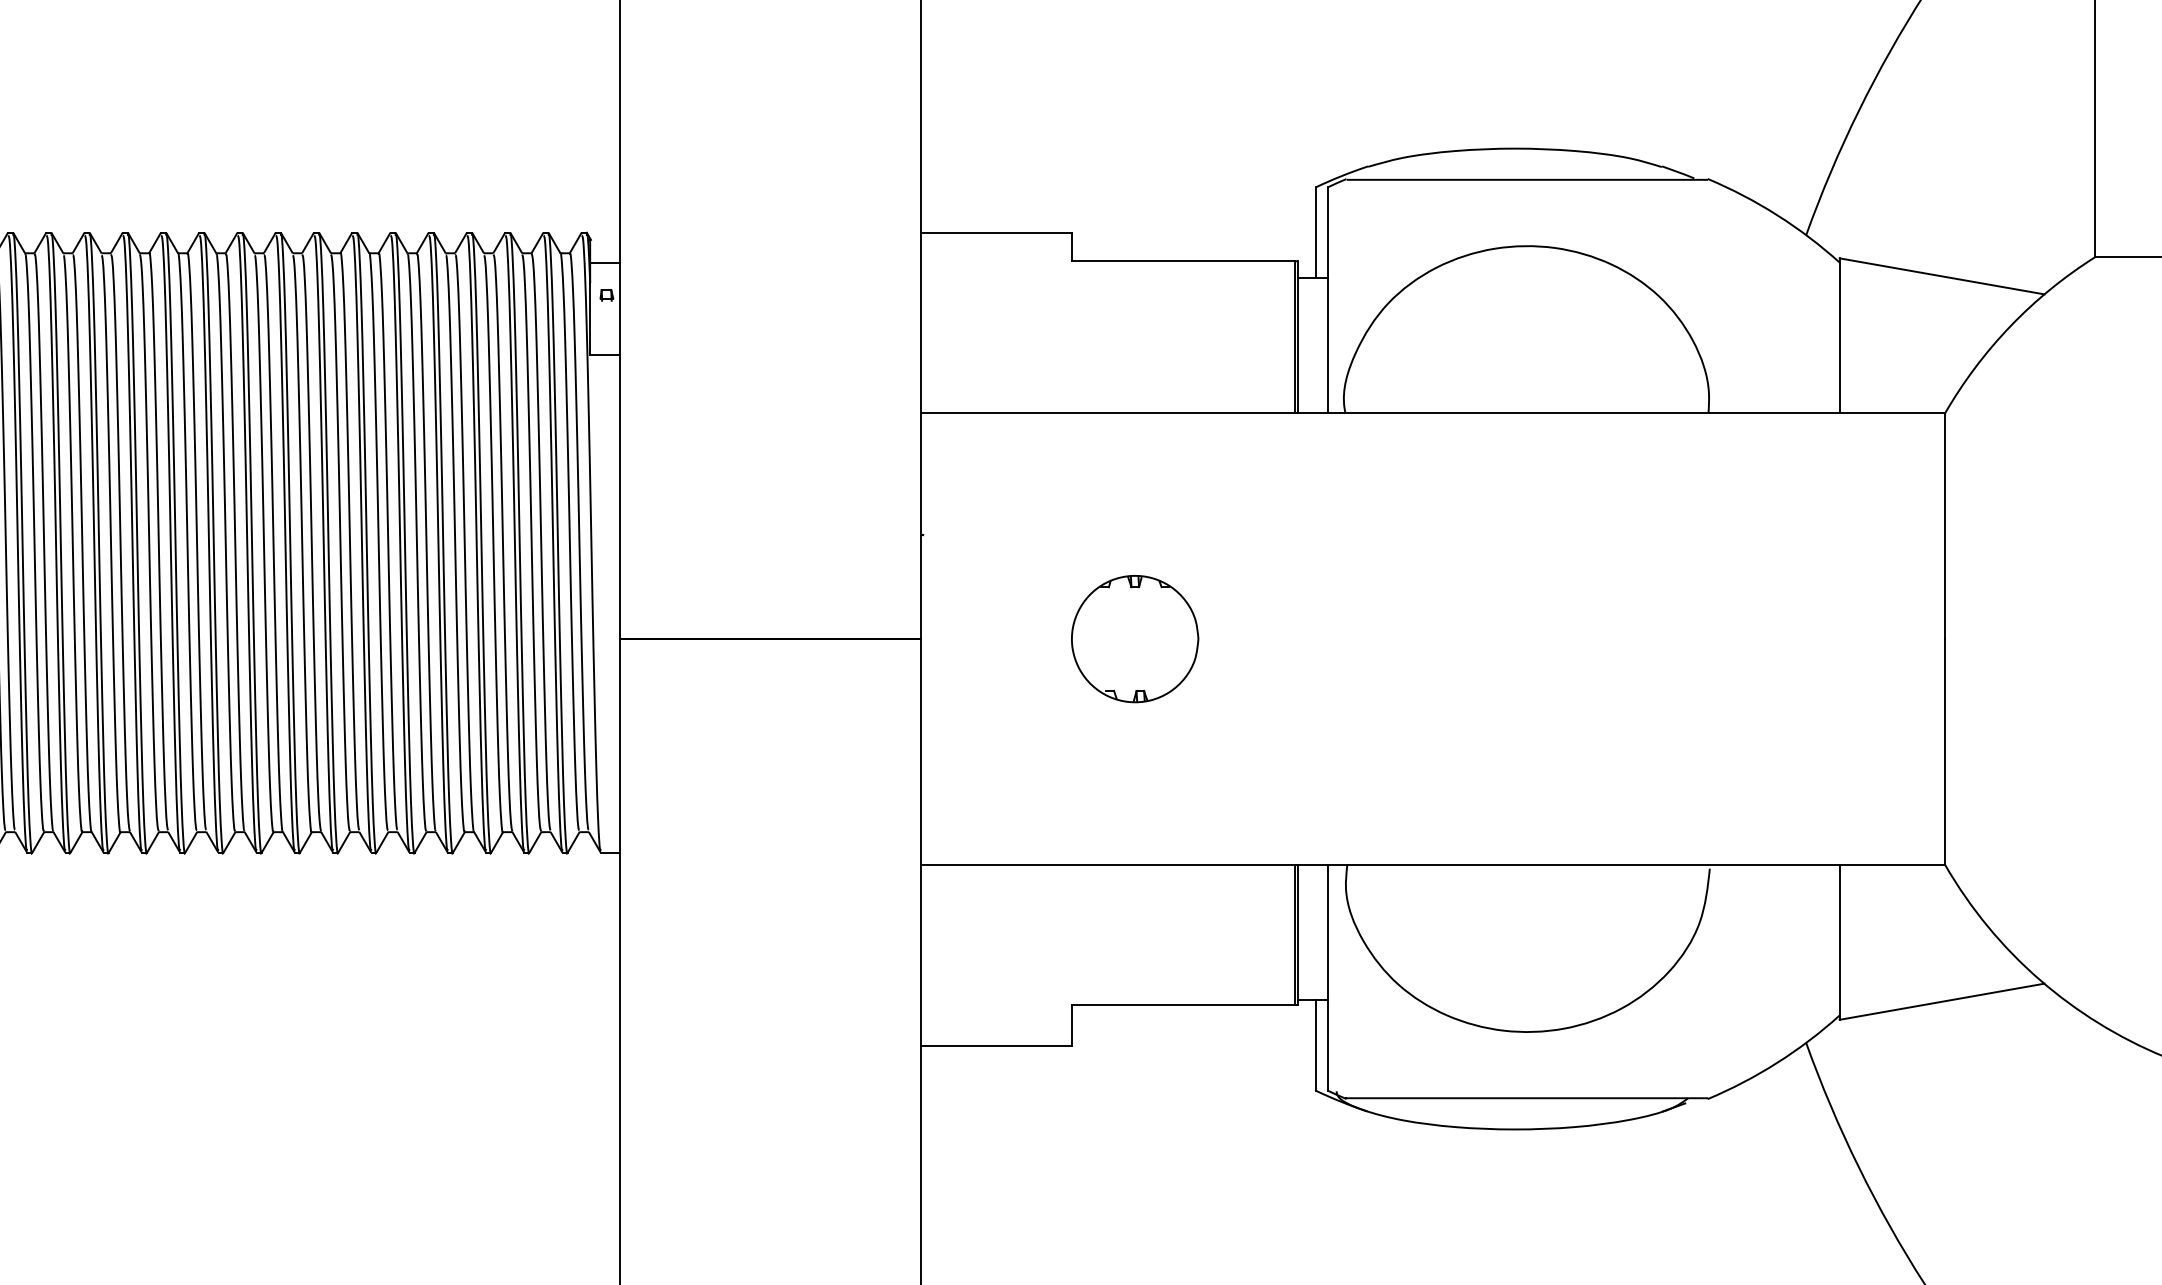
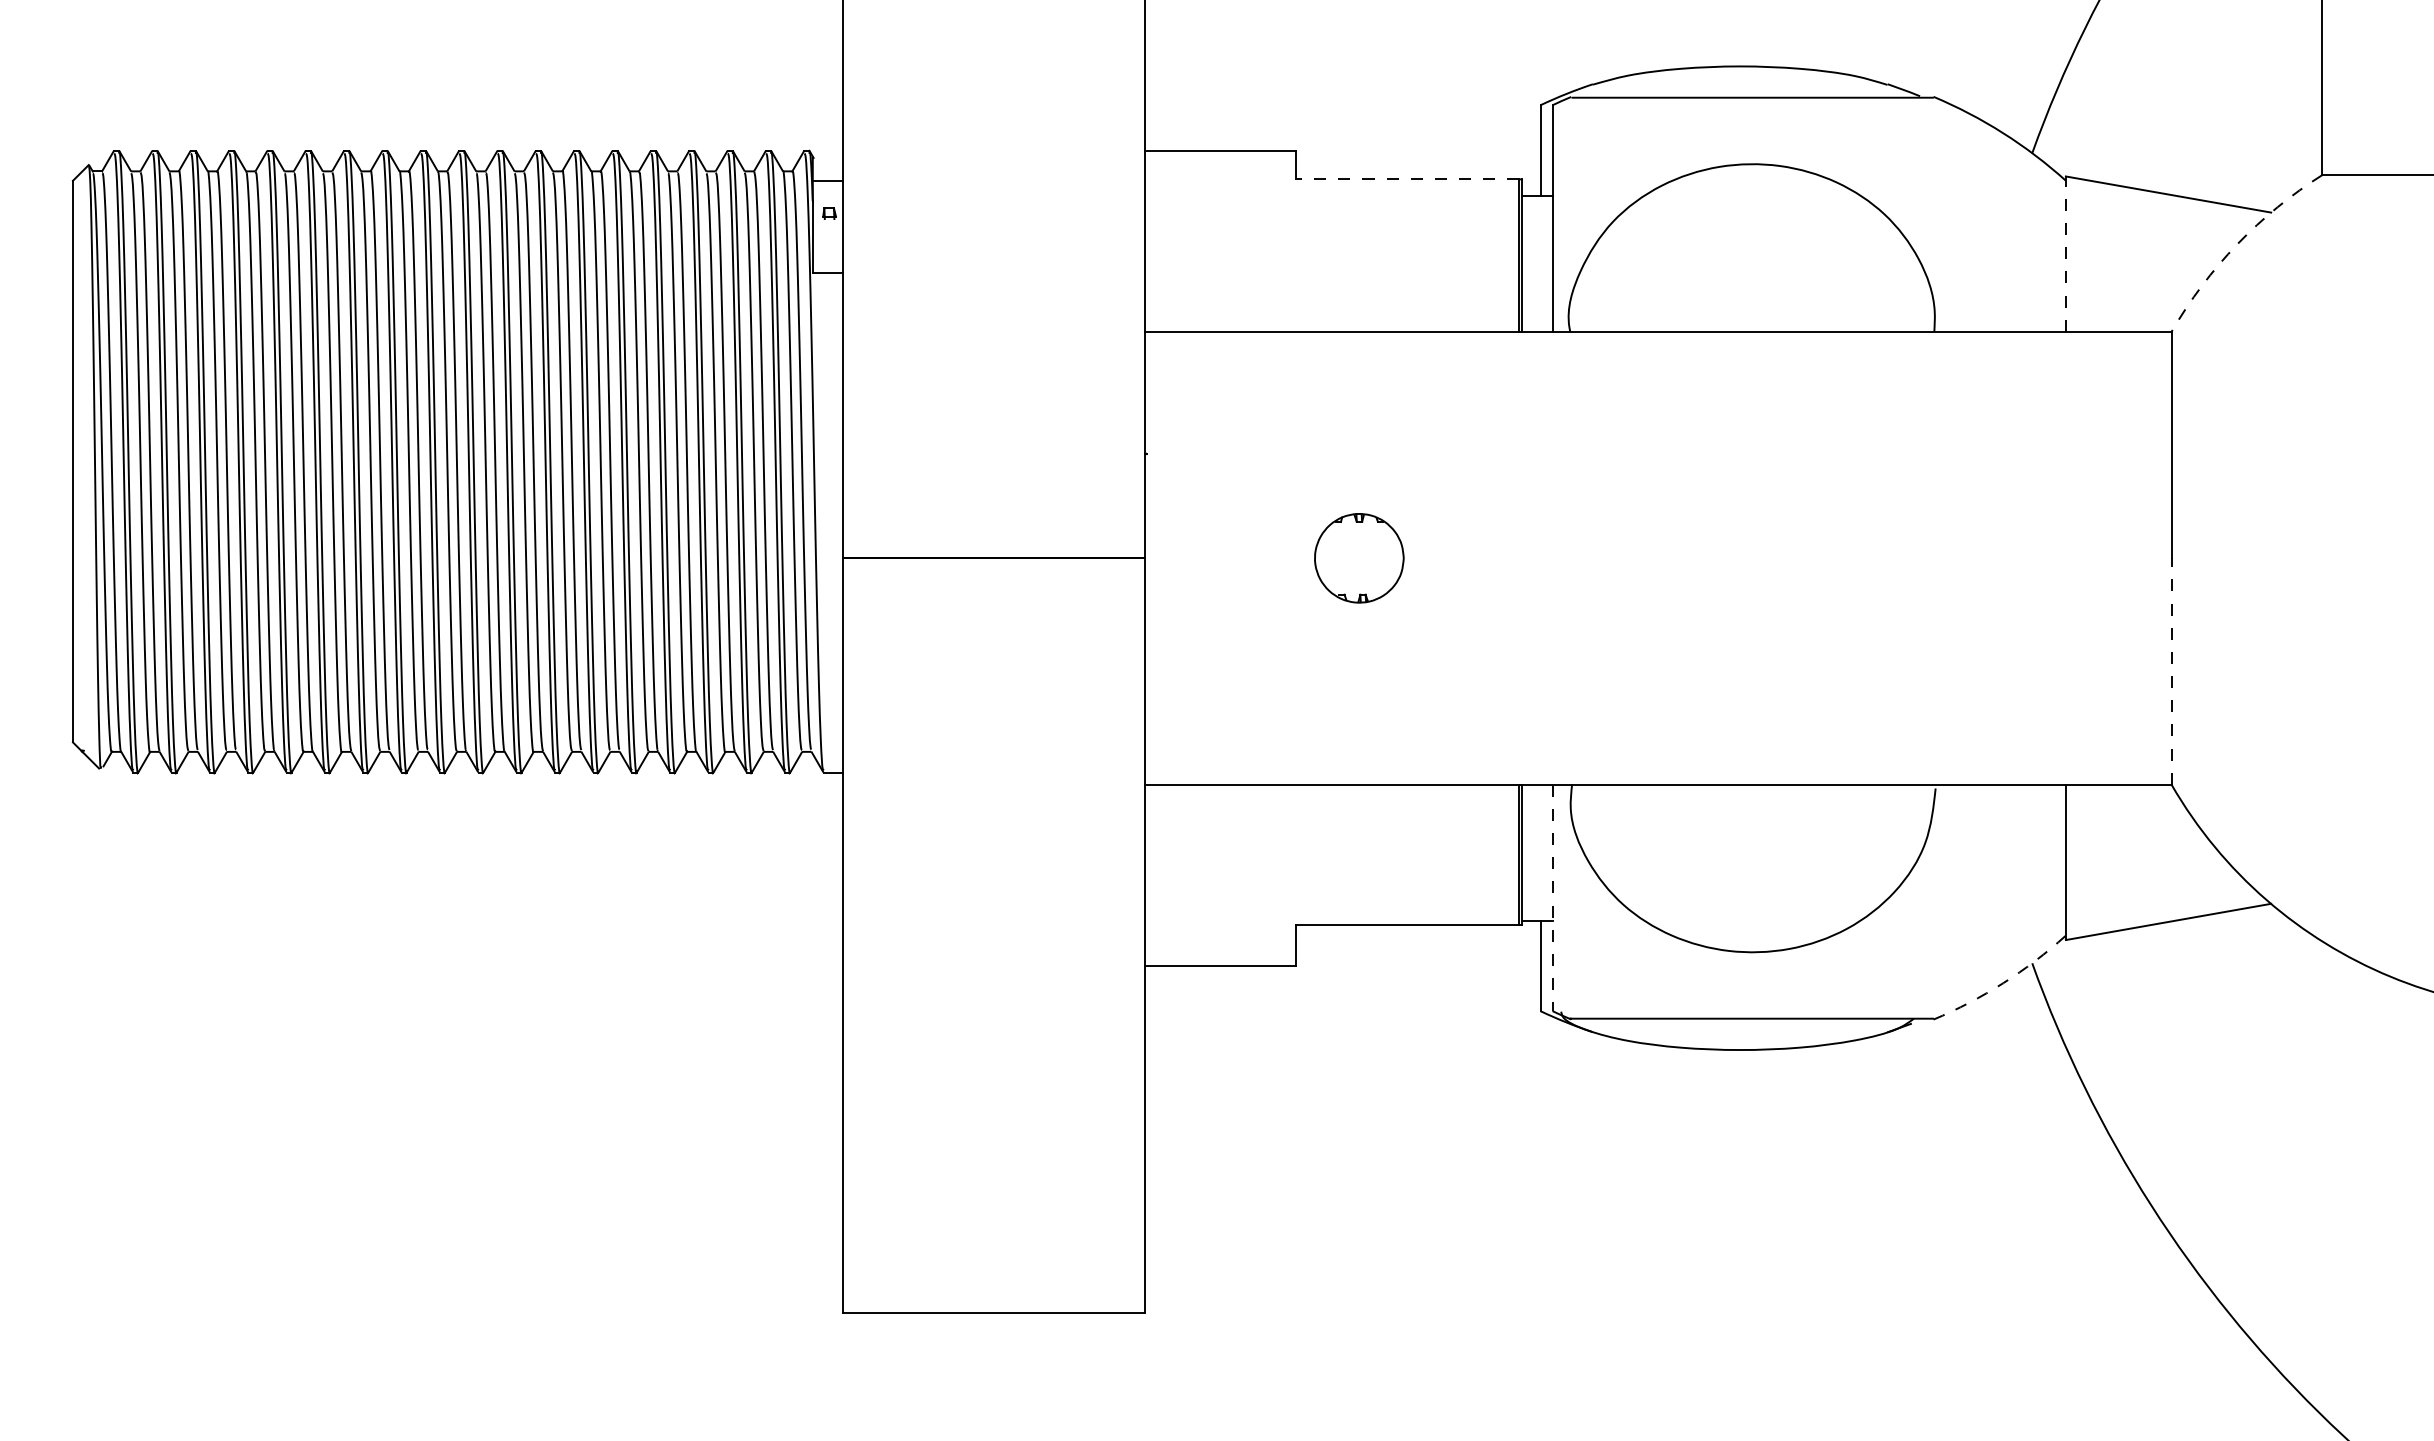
line: (1183, 261) -> (1407, 179), solid -> dashed
arc: (2010, 326) -> (2237, 244), solid -> dashed
line: (1839, 336) -> (2065, 254), solid -> dashed
part: (1135, 639) -> (1359, 558), size x0.7
line: (1945, 752) -> (2171, 671), solid -> dashed
line: (1327, 978) -> (1552, 898), solid -> dashed
arc: (1777, 1063) -> (2003, 983), solid -> dashed

